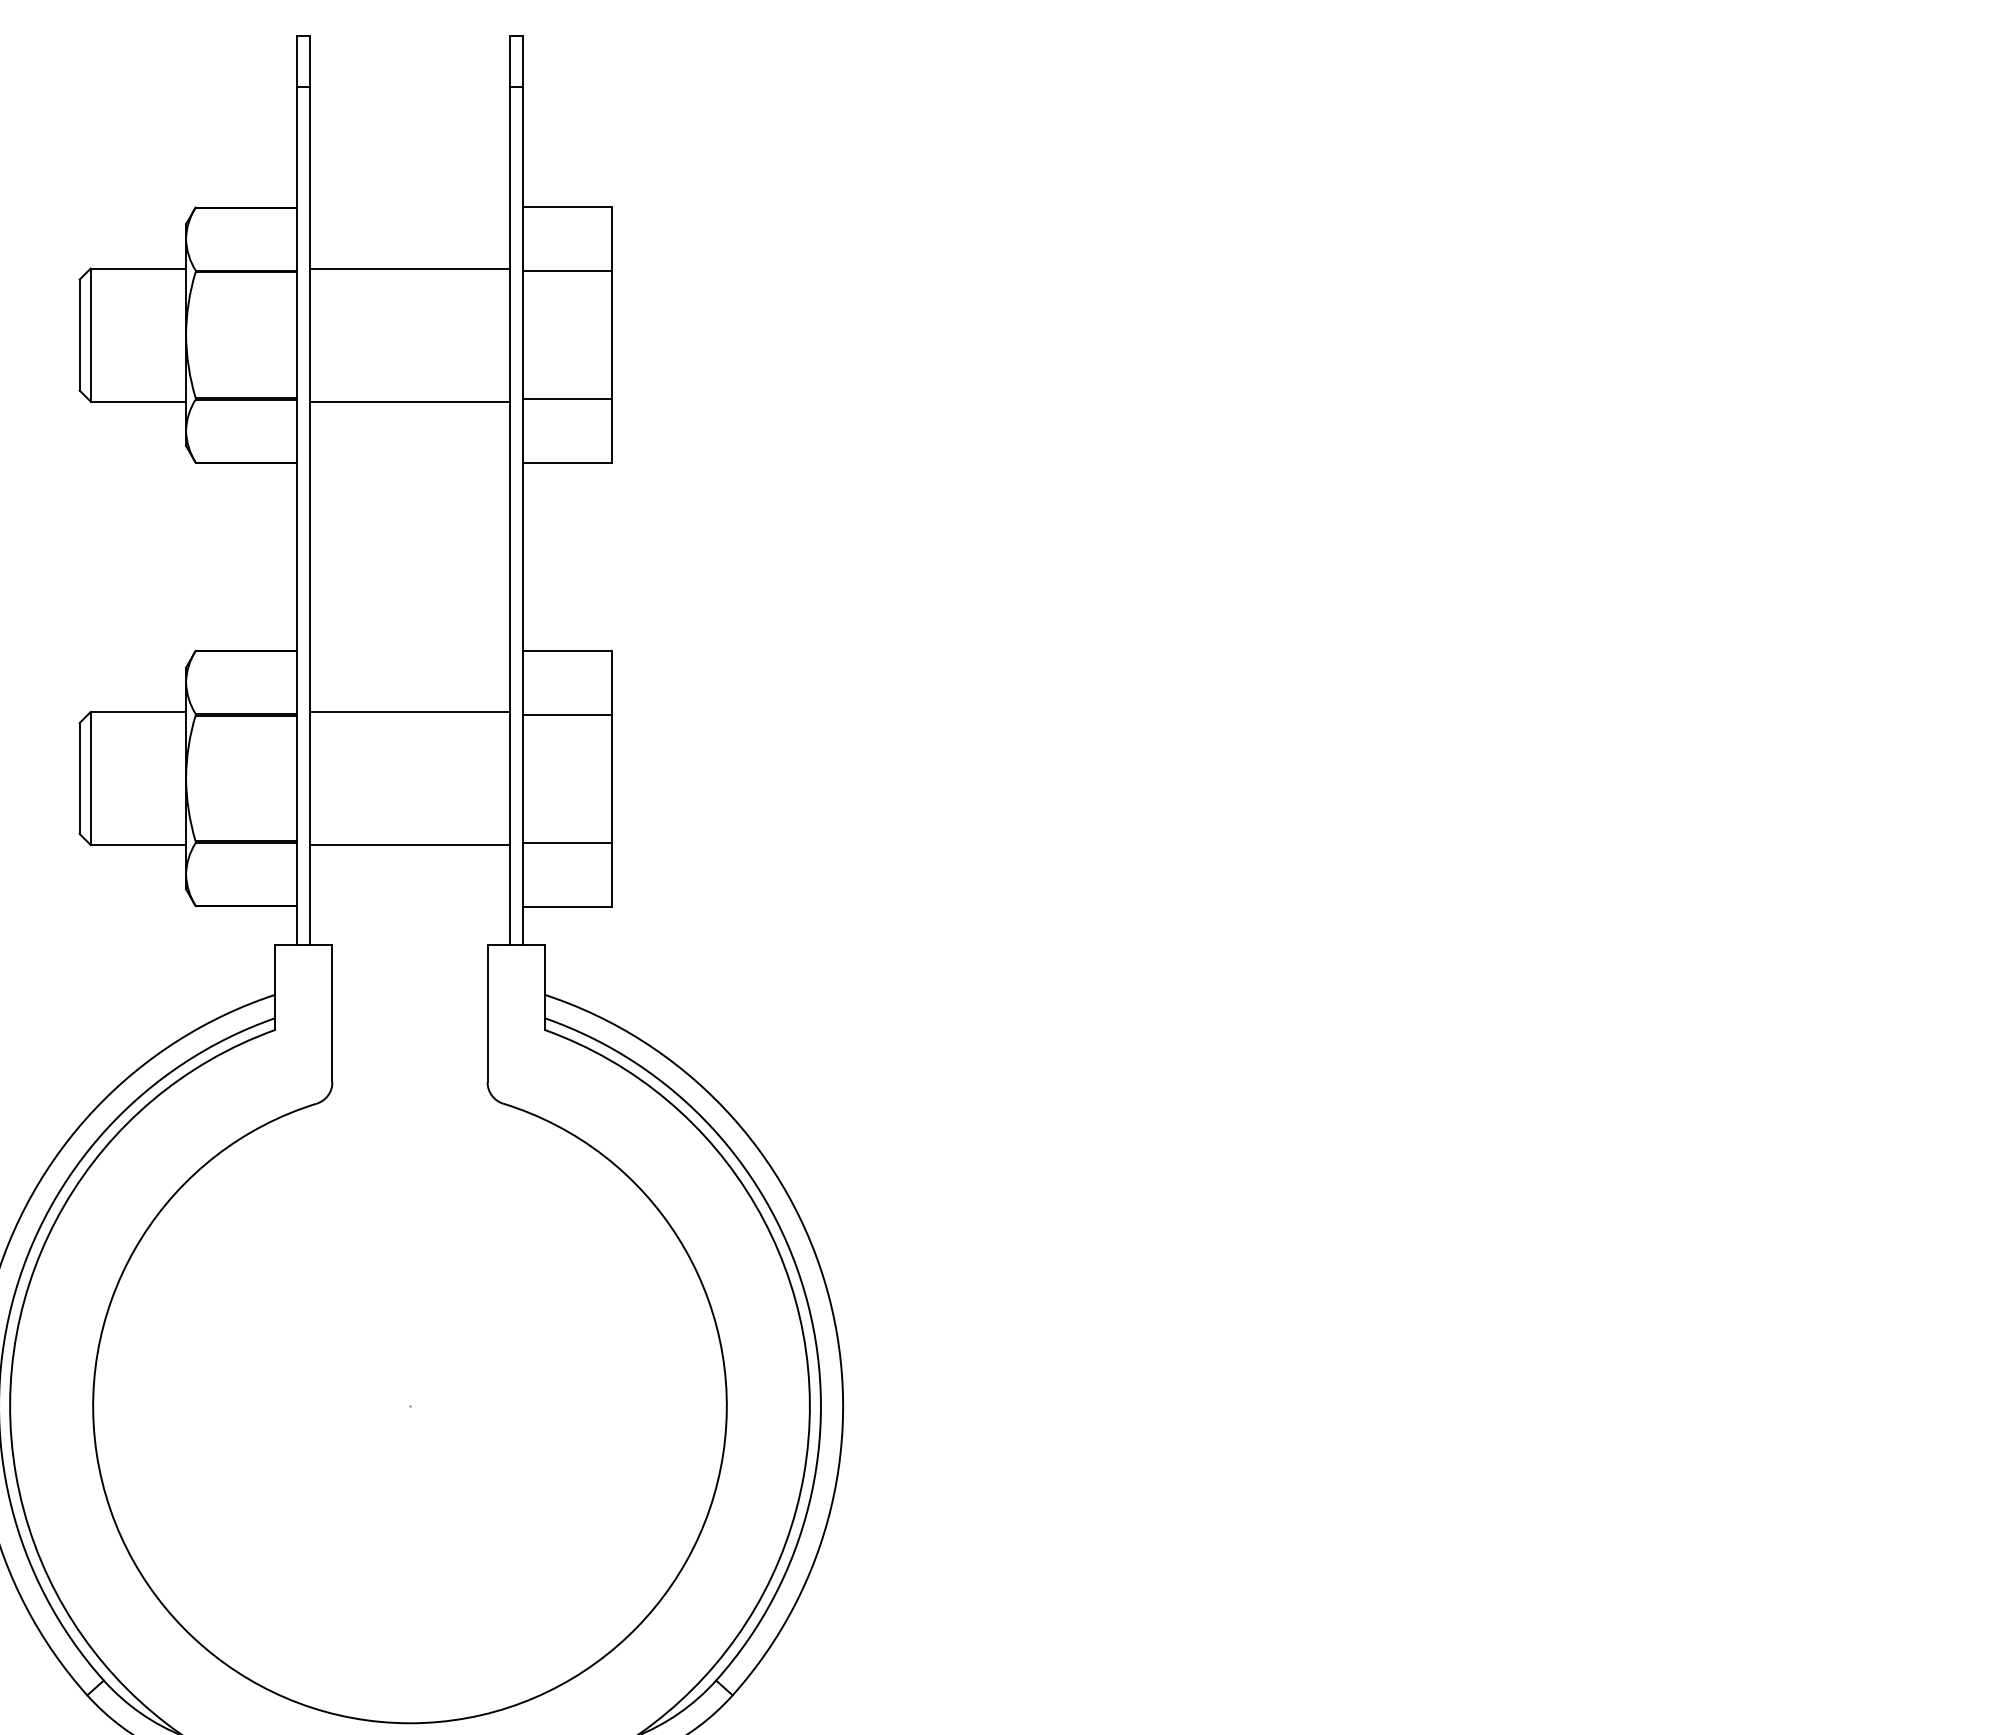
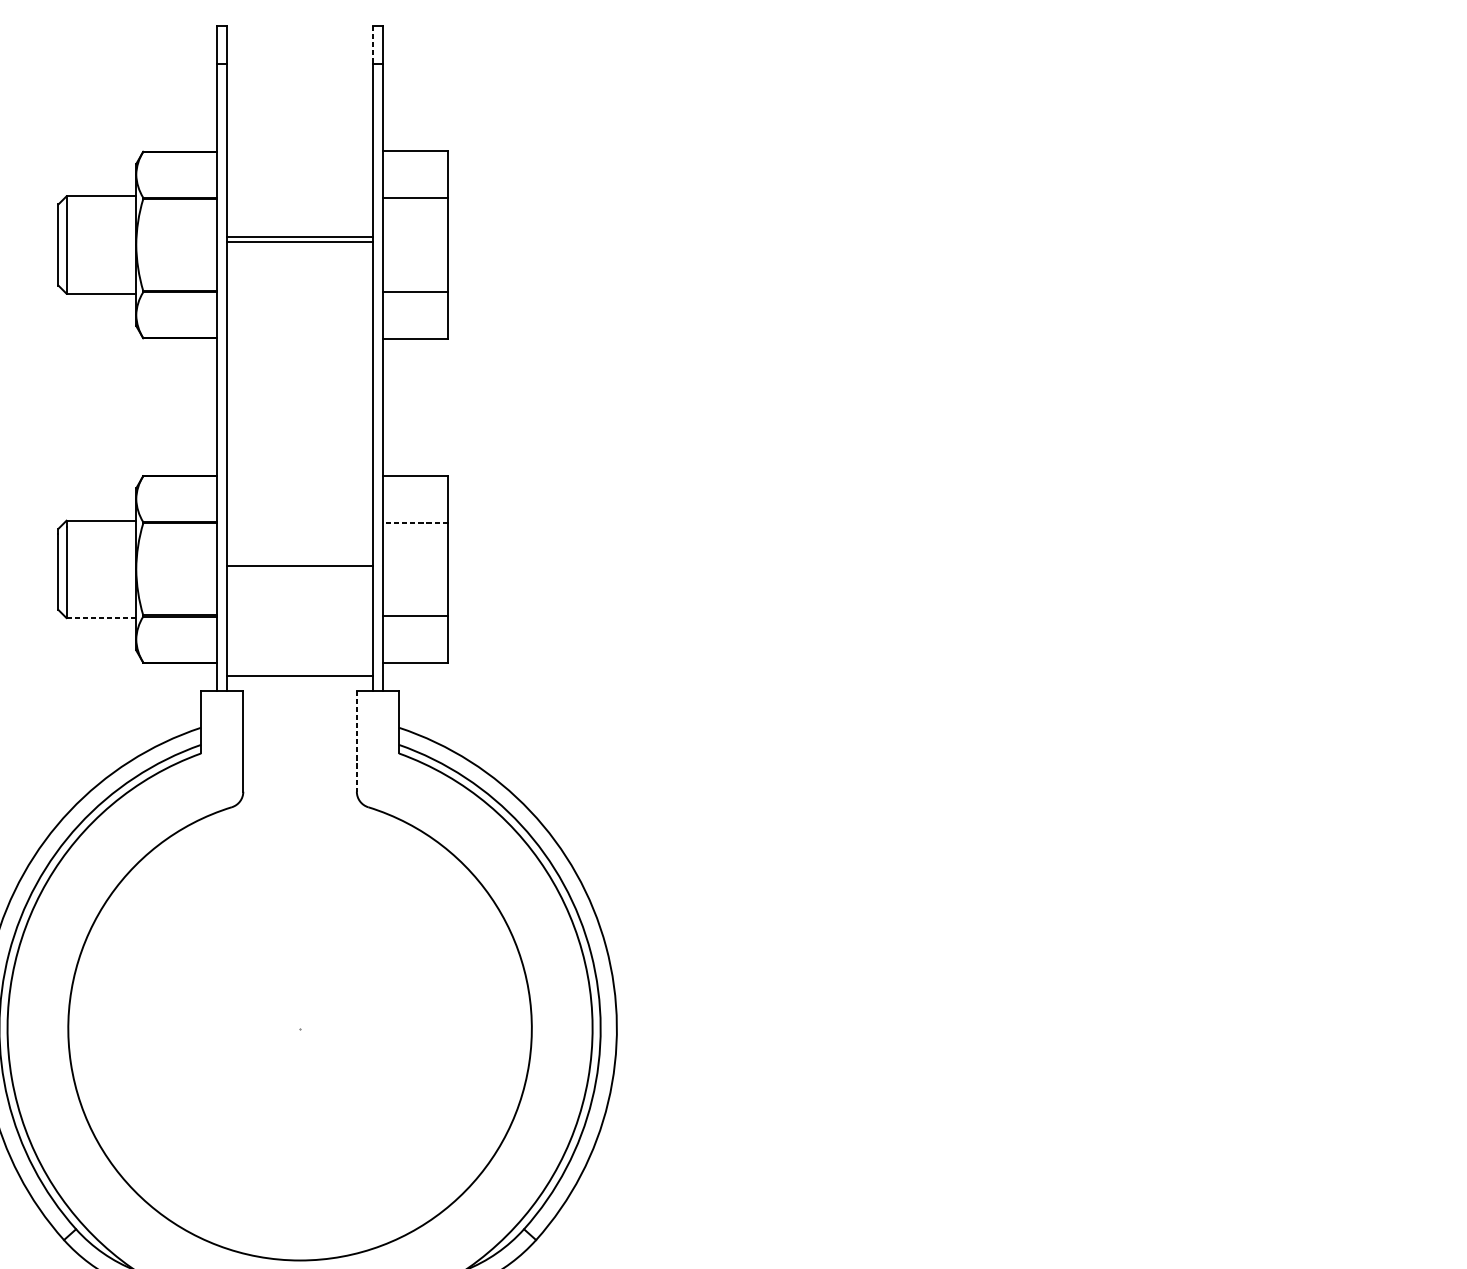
line: (509, 61) -> (372, 44), solid -> dashed
line: (409, 268) -> (299, 242), moved
line: (409, 401) -> (299, 237), moved
line: (409, 711) -> (299, 565), moved
line: (566, 714) -> (414, 522), solid -> dashed
line: (138, 845) -> (101, 618), solid -> dashed
line: (409, 845) -> (299, 676), moved
line: (487, 1013) -> (356, 741), solid -> dashed

